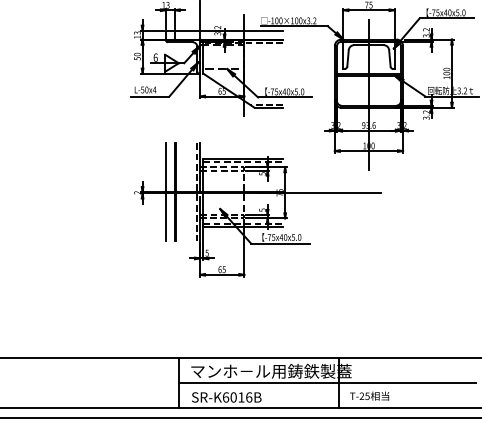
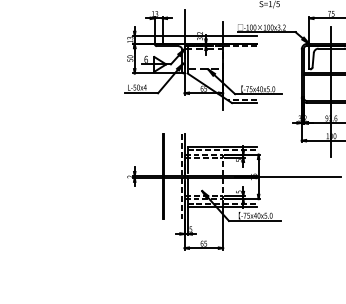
line: (165, 191) -> (154, 175), removed

